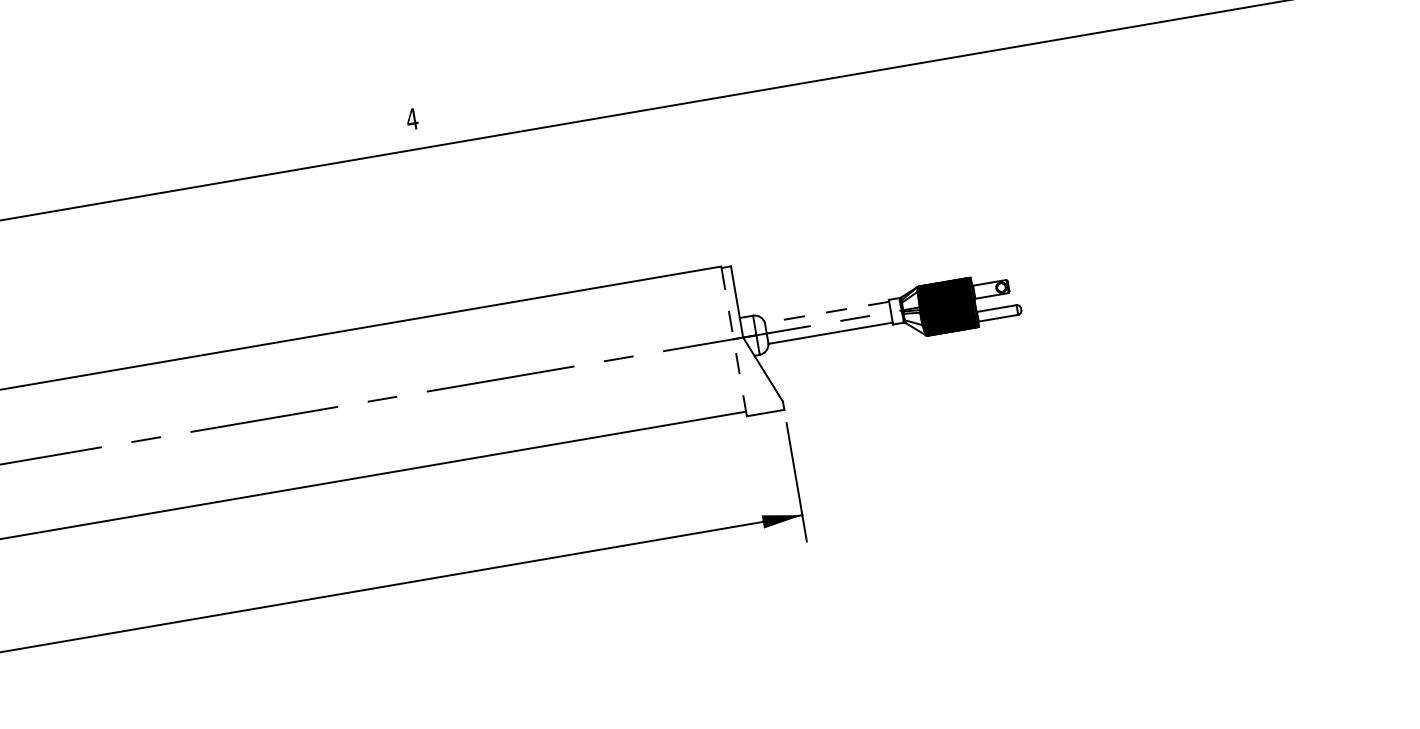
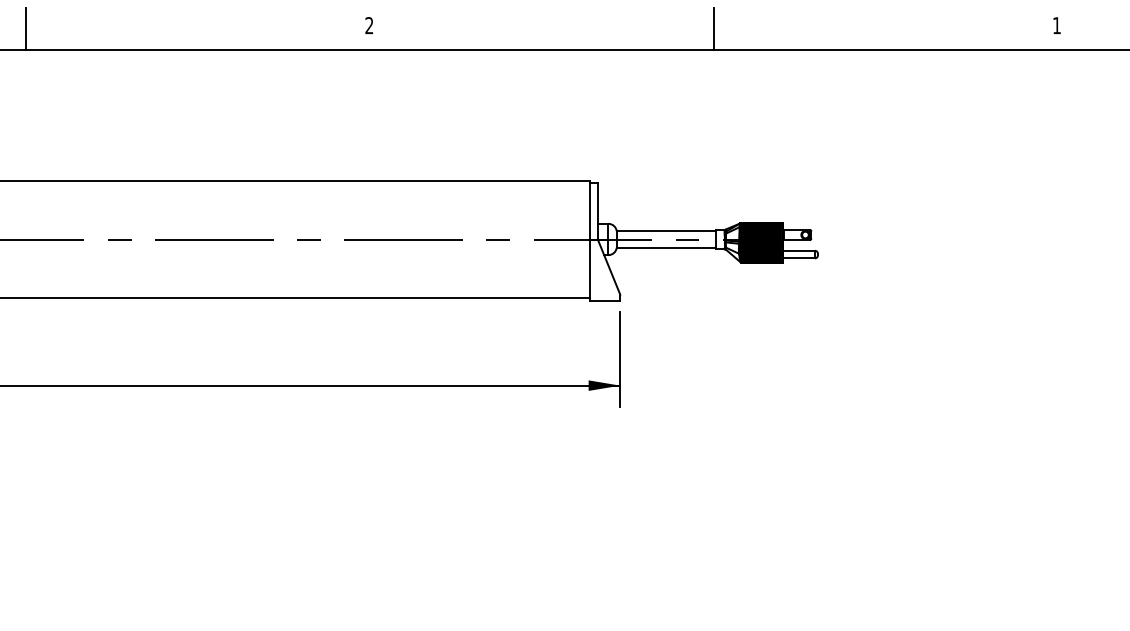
line: (842, 49) -> (713, 28), added
text: (412, 119) -> (369, 25), 4 -> 2
line: (827, 312) -> (666, 231), dashed -> solid
line: (734, 341) -> (590, 241), dashed -> solid

